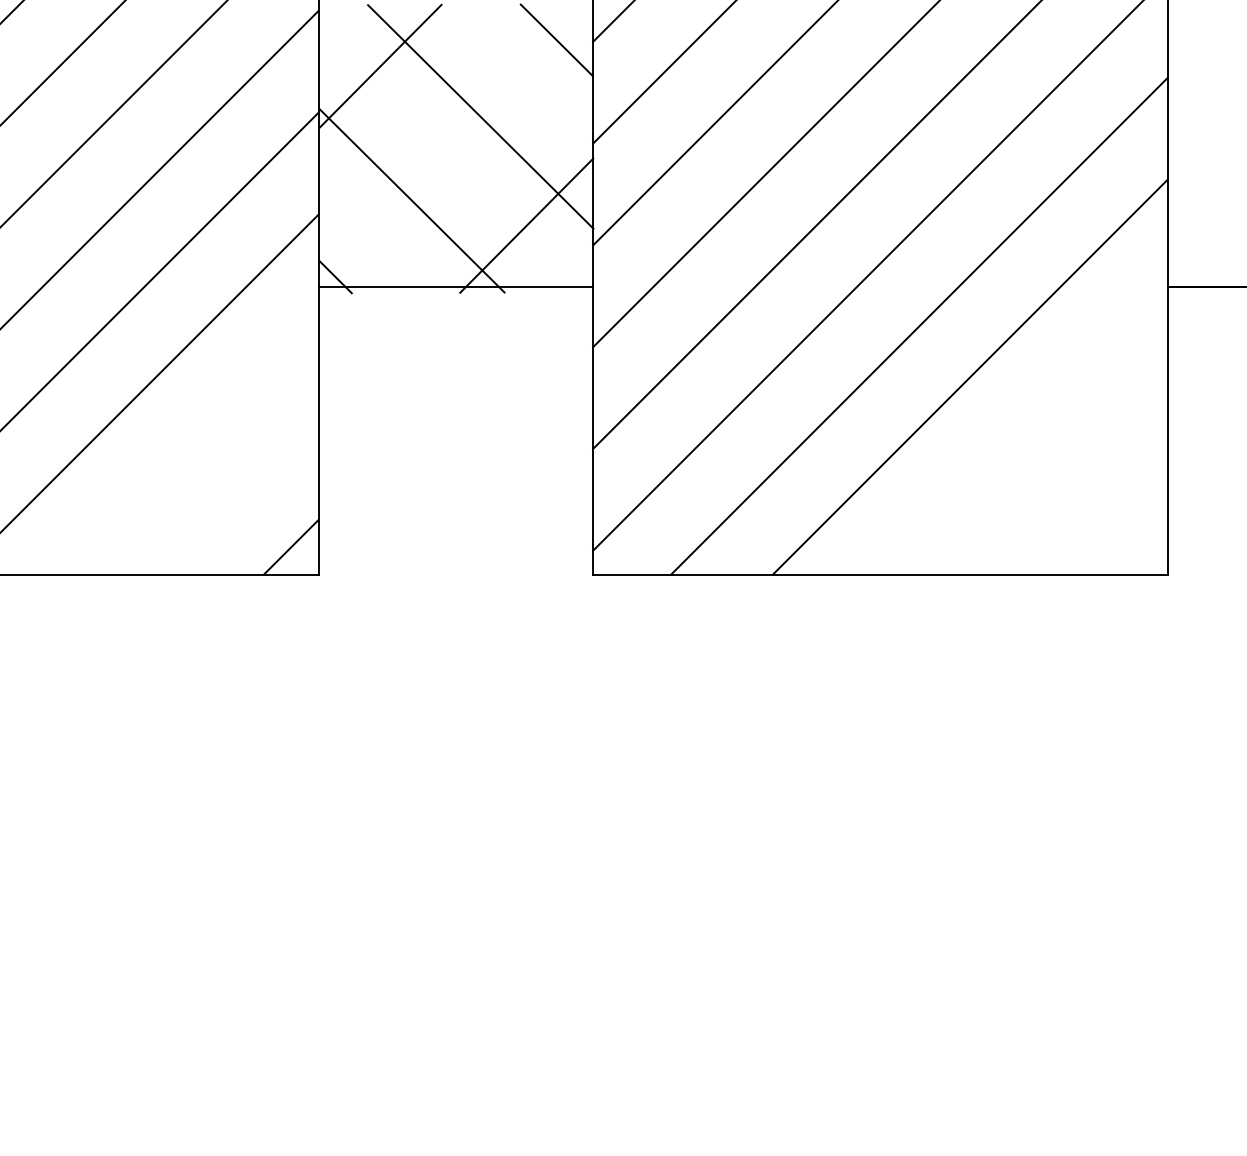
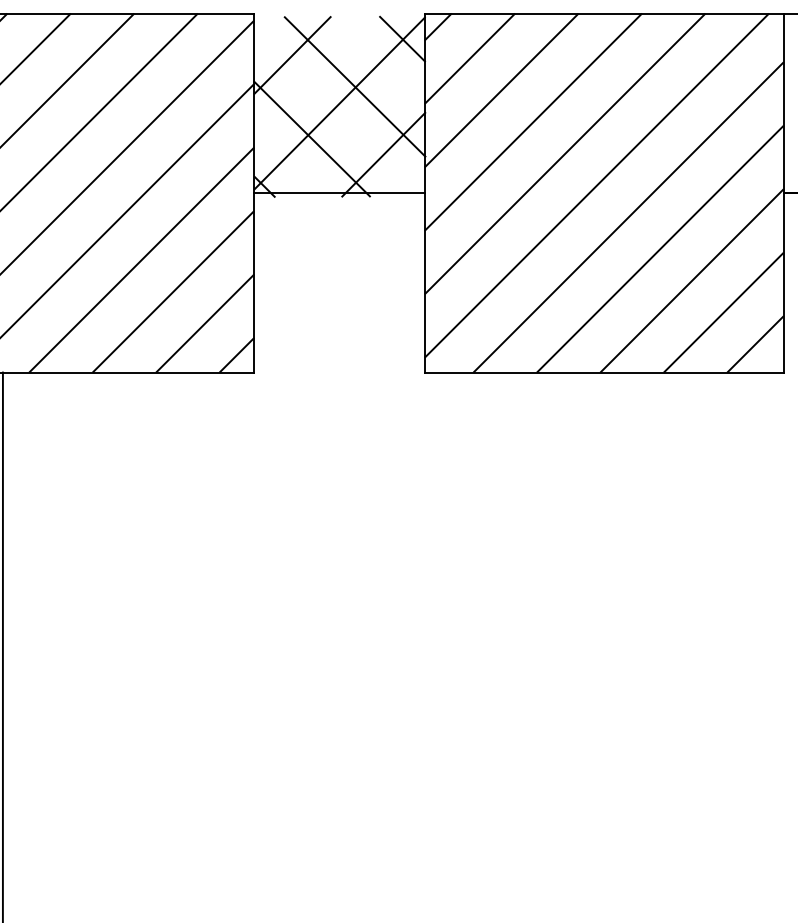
line: (455, 141) -> (339, 102), added
line: (1020, 427) -> (691, 280), added
line: (189, 445) -> (173, 291), added
line: (1071, 478) -> (723, 312), added
line: (240, 496) -> (205, 323), added
line: (1122, 530) -> (755, 344), added

